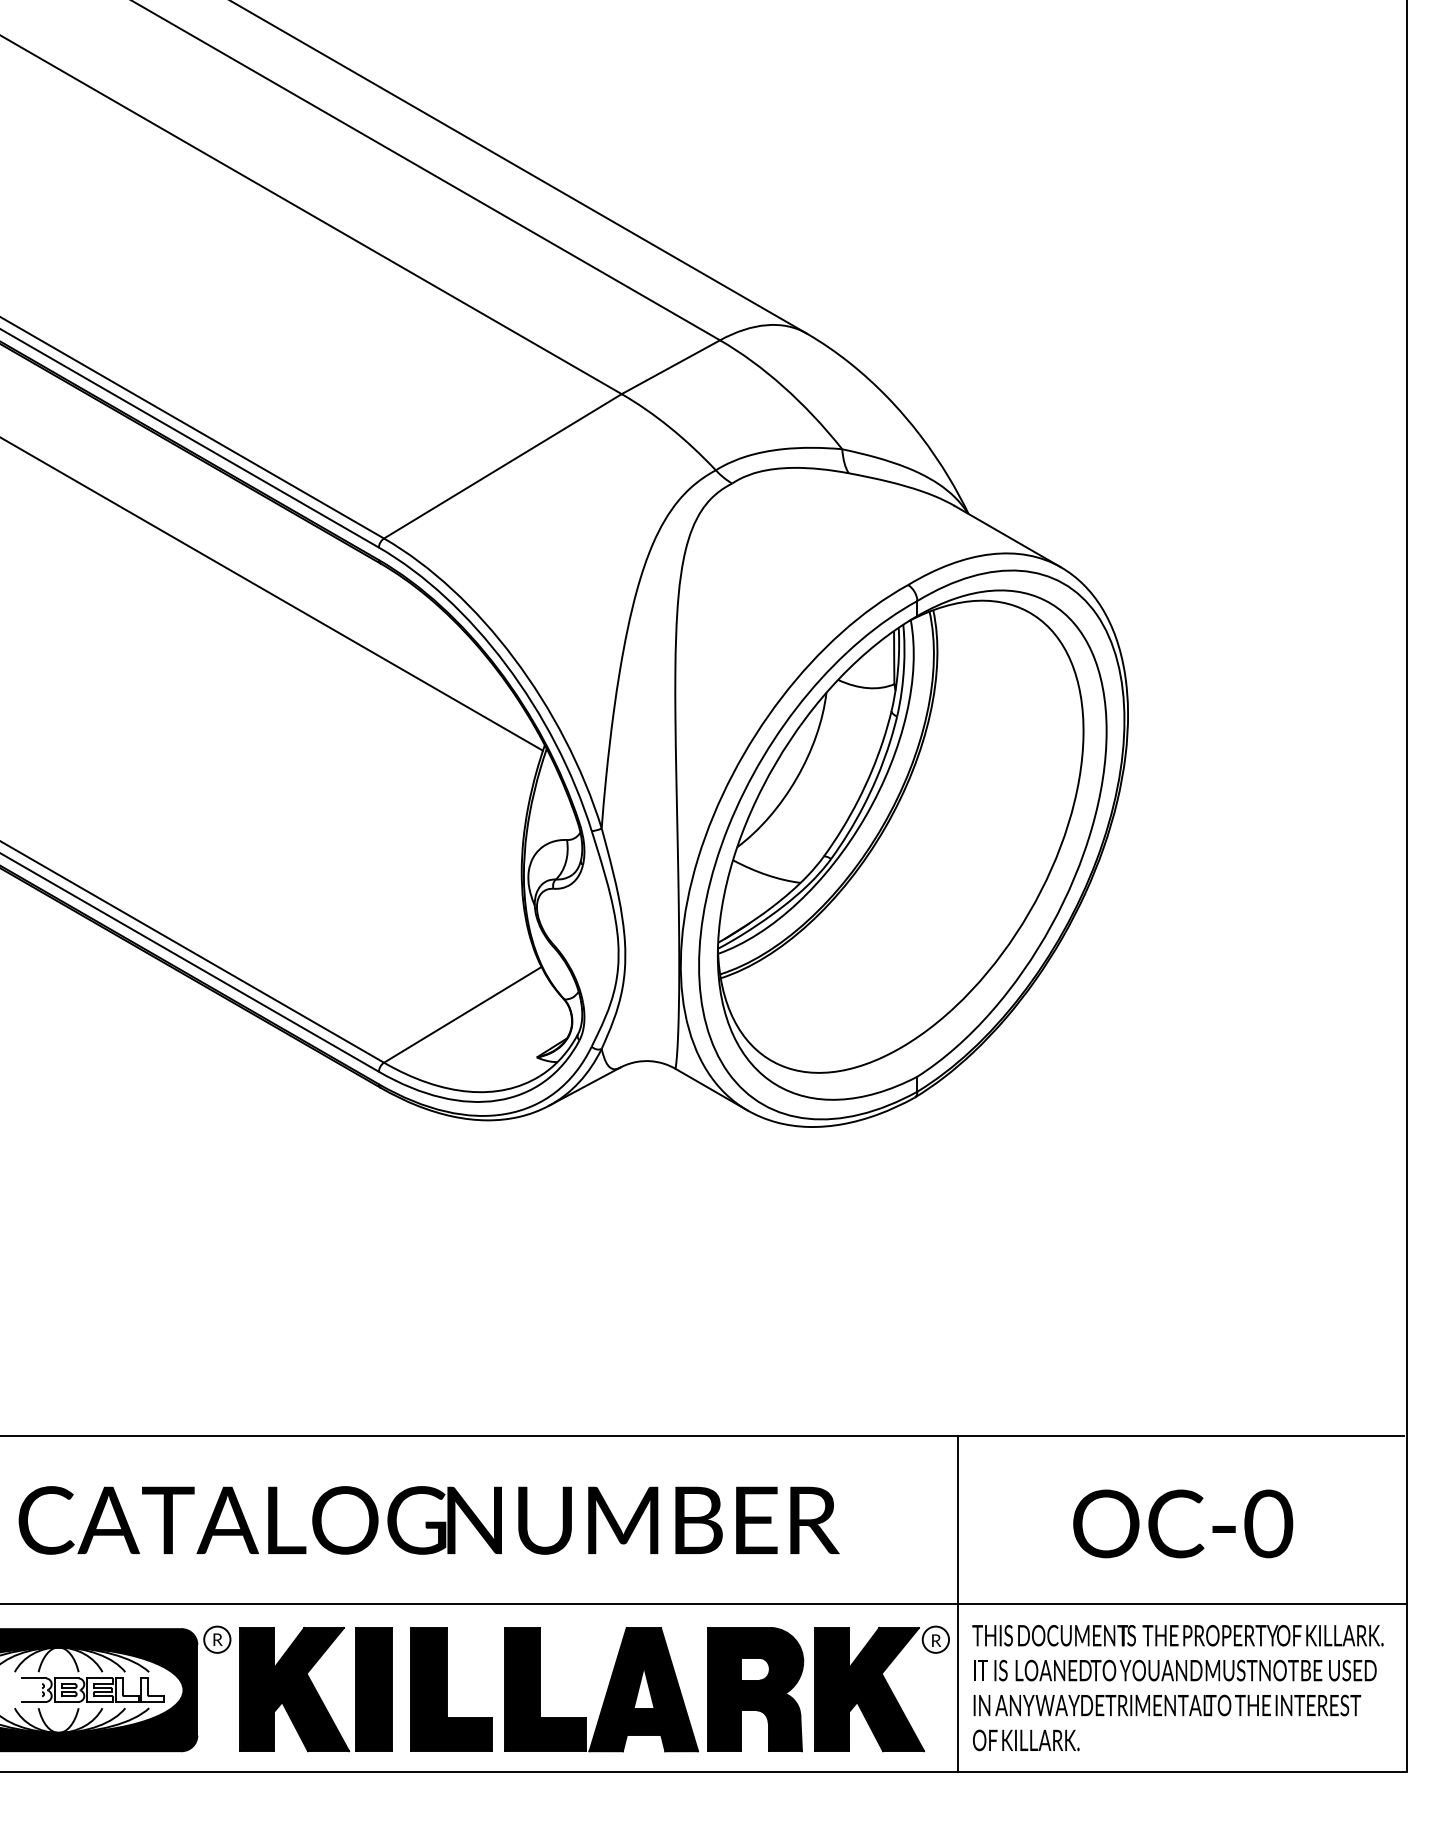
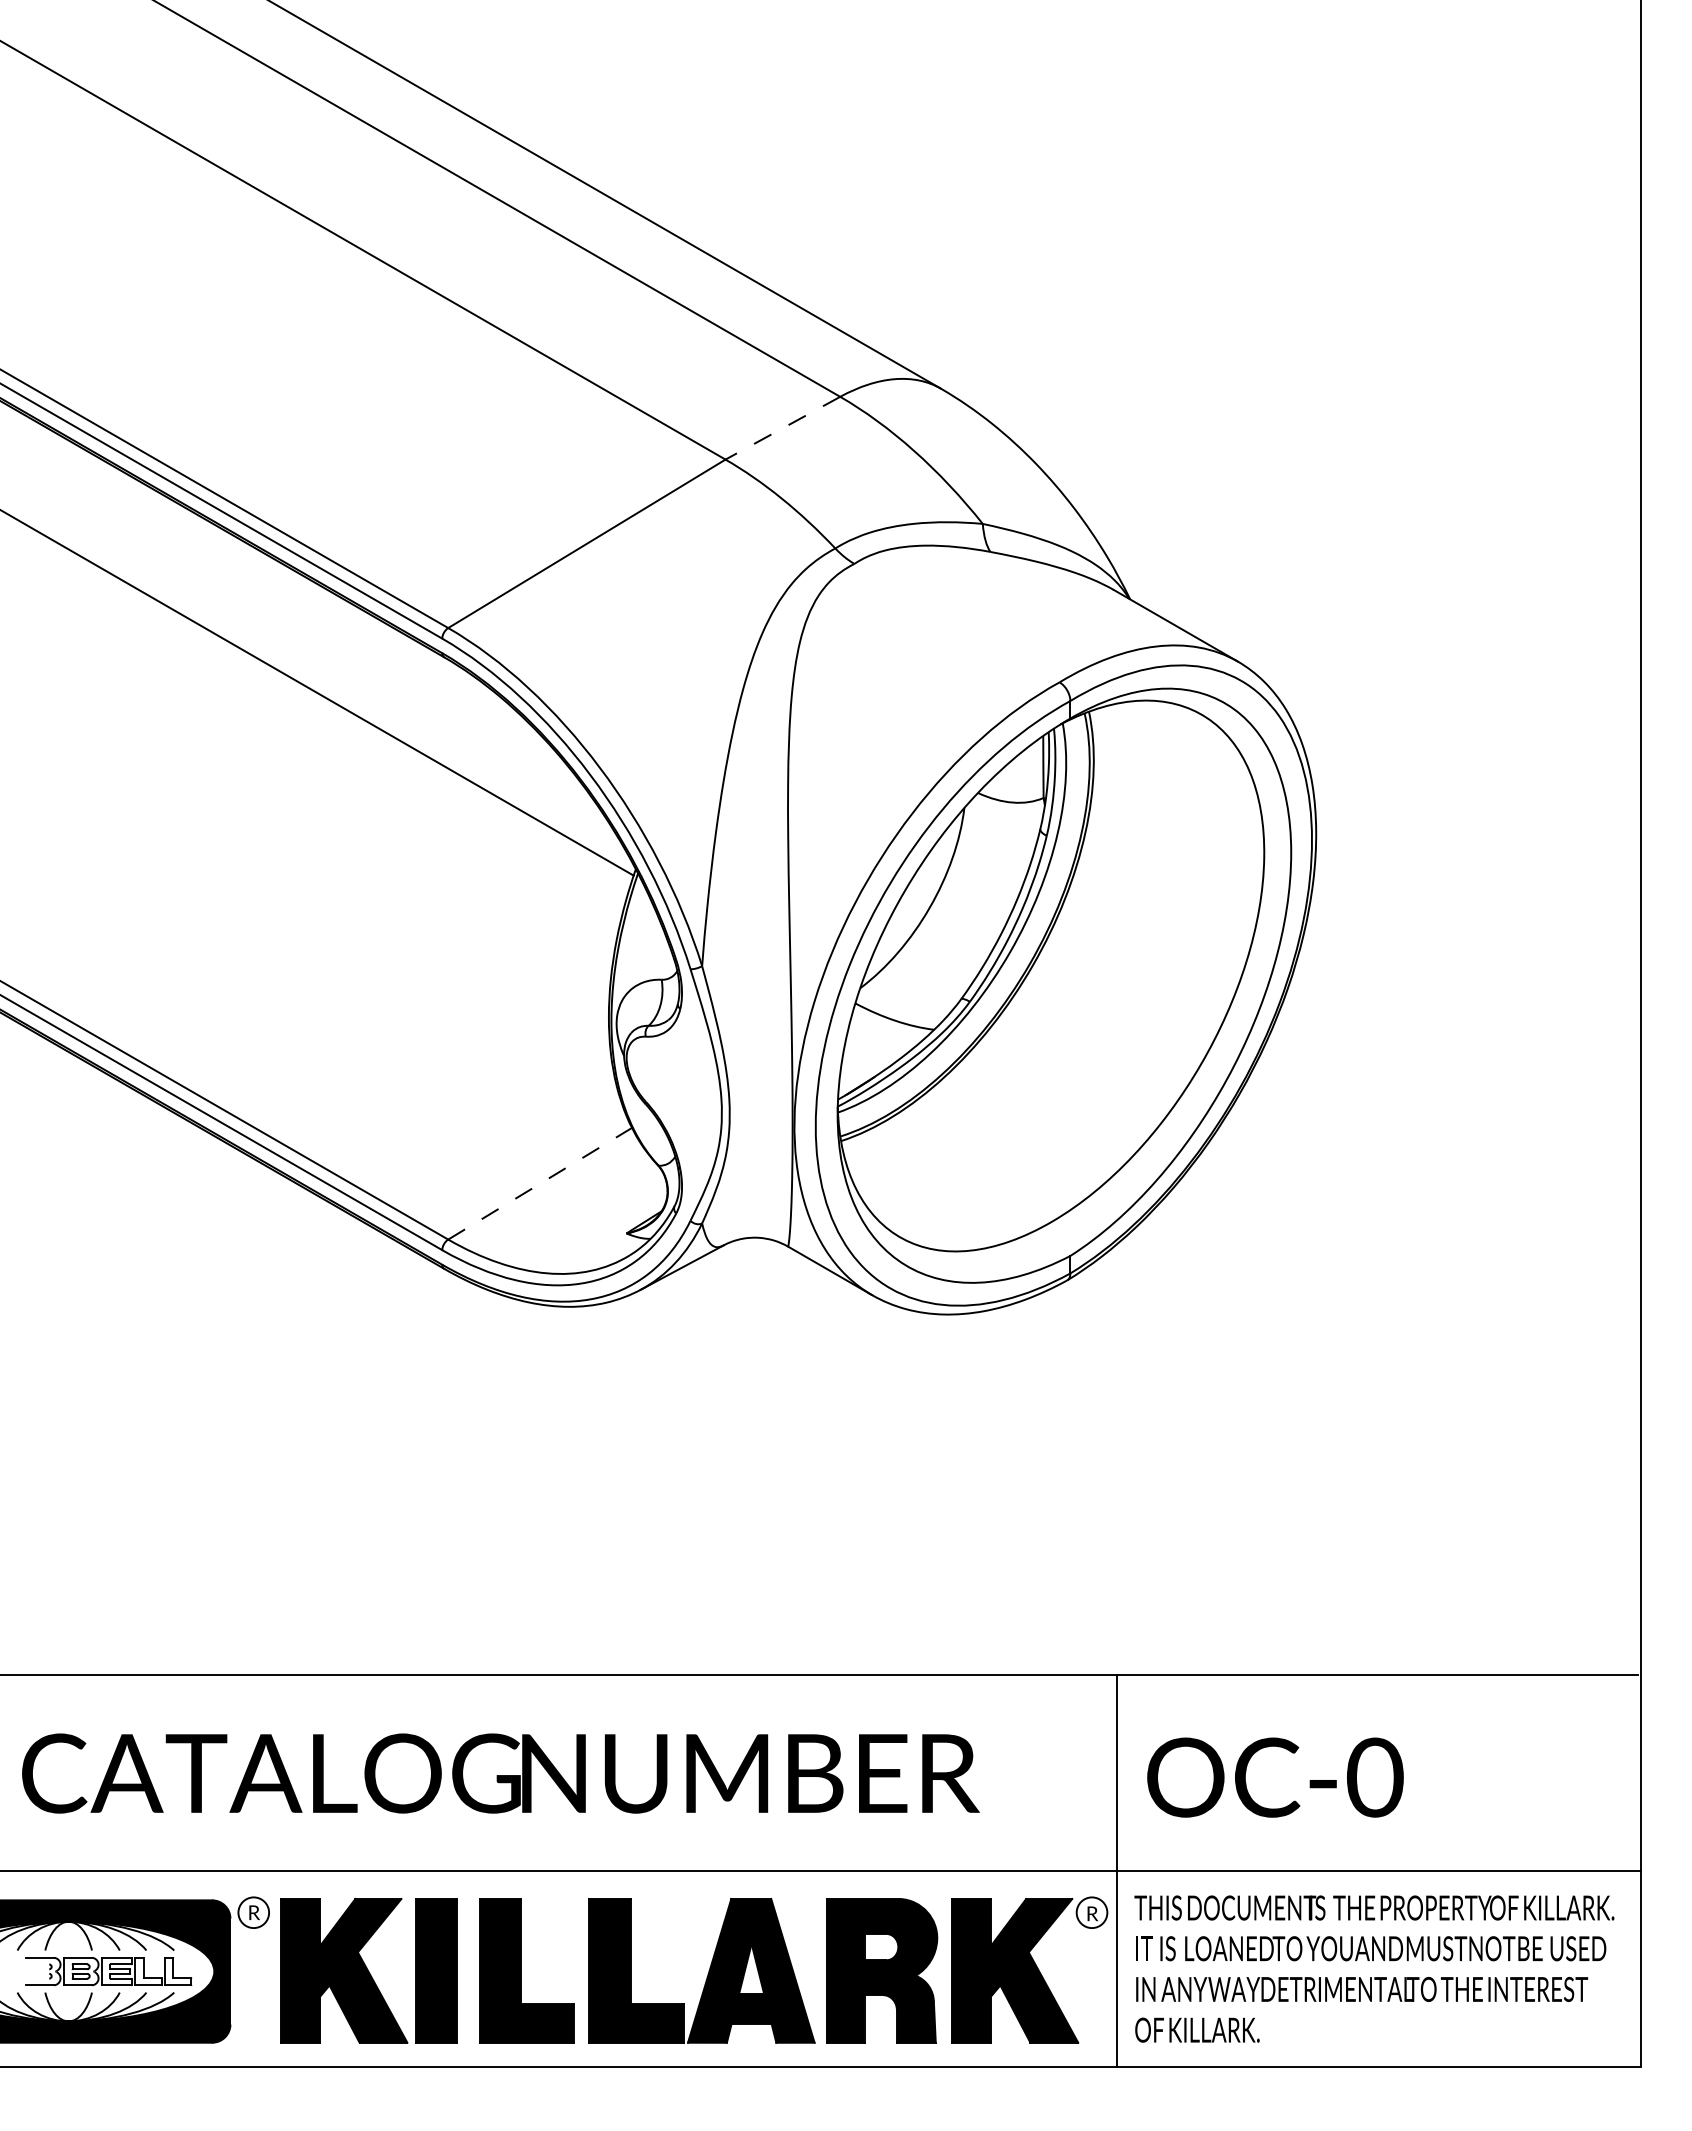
line: (670, 367) -> (782, 428), solid -> dashed
line: (463, 1014) -> (540, 1183), solid -> dashed
text: (1183, 1523) -> (1275, 1777), moved

